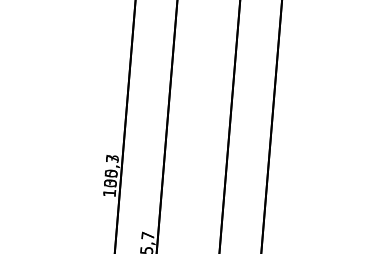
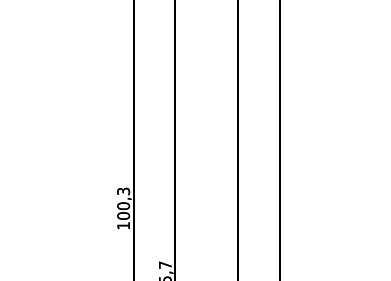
text: (111, 170) -> (123, 203), 135,7 -> 100,3

